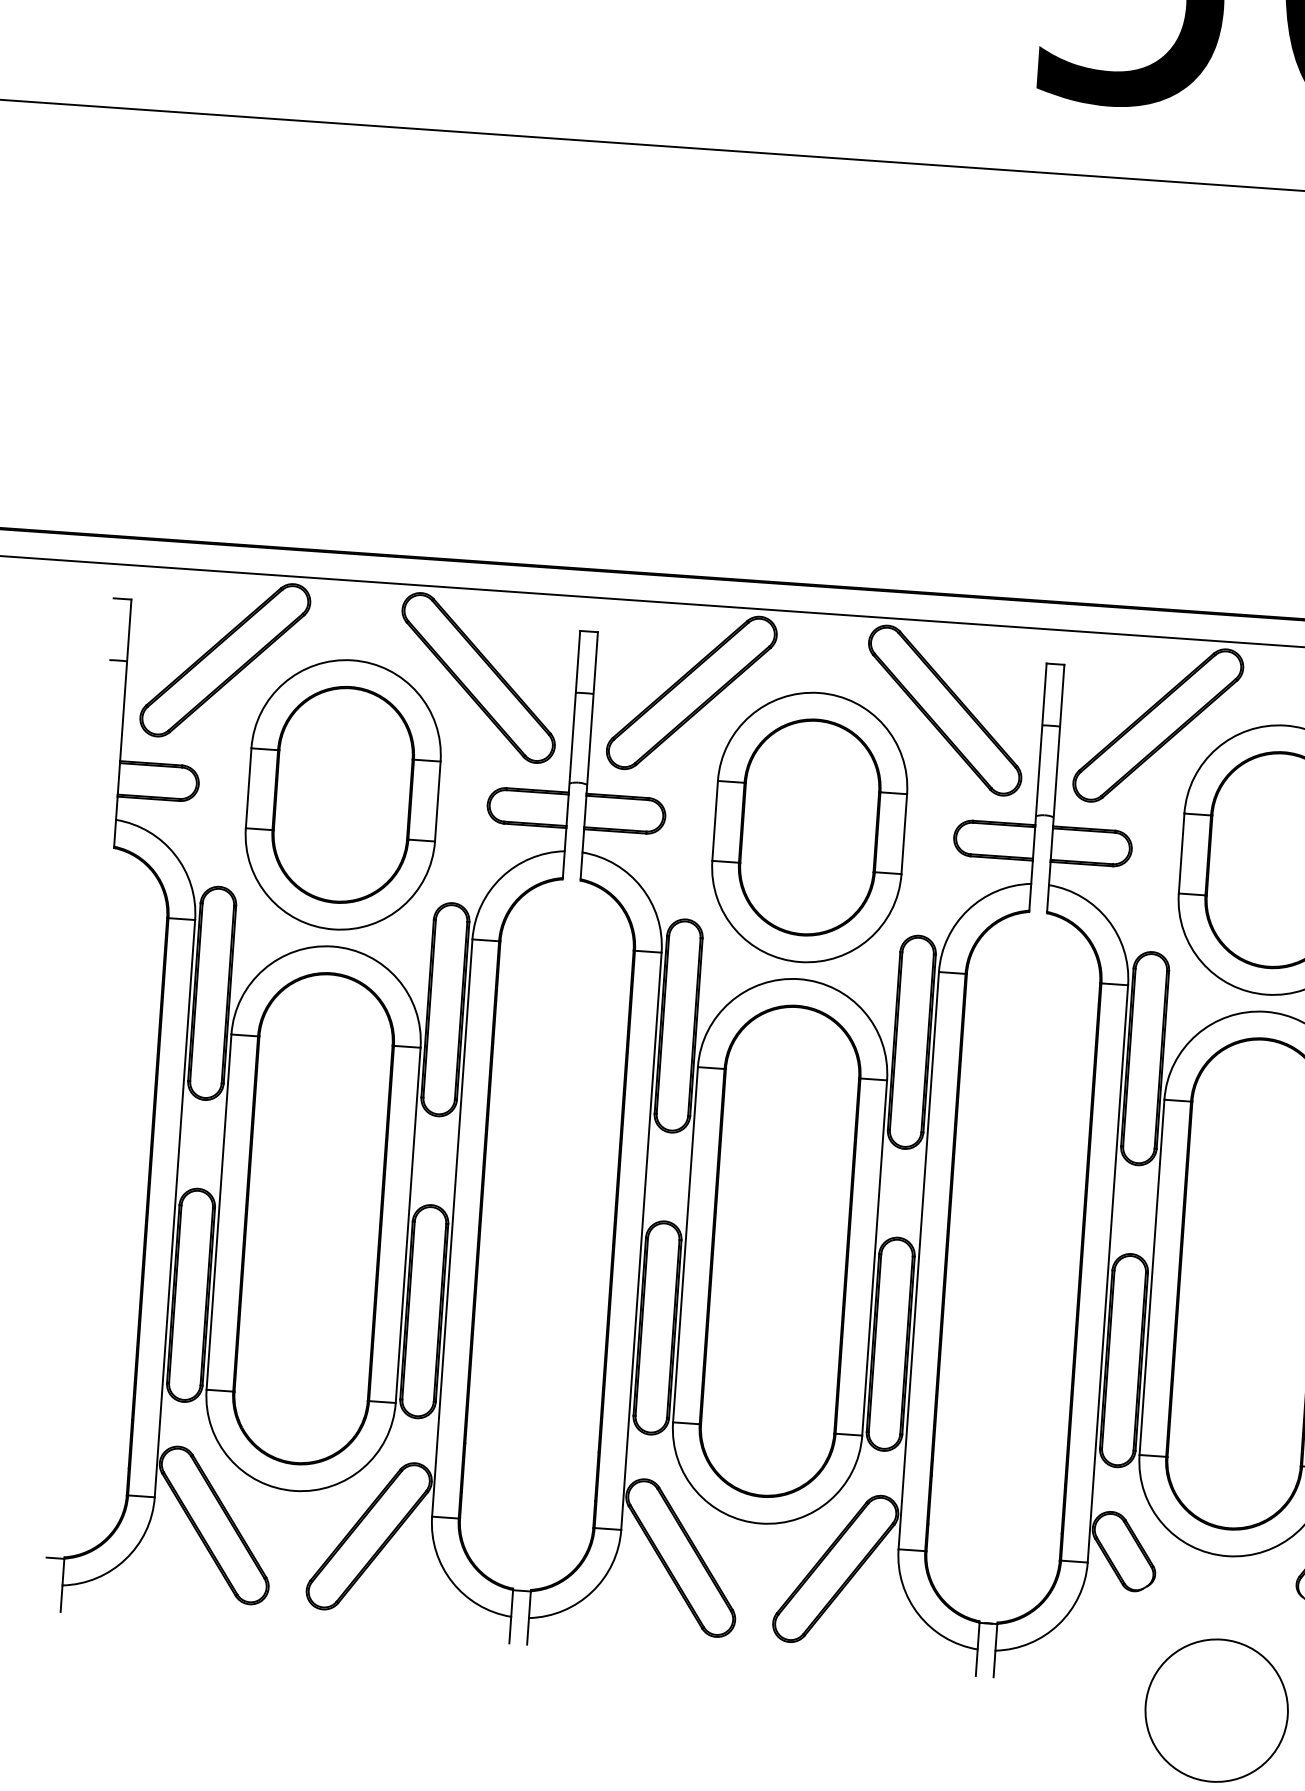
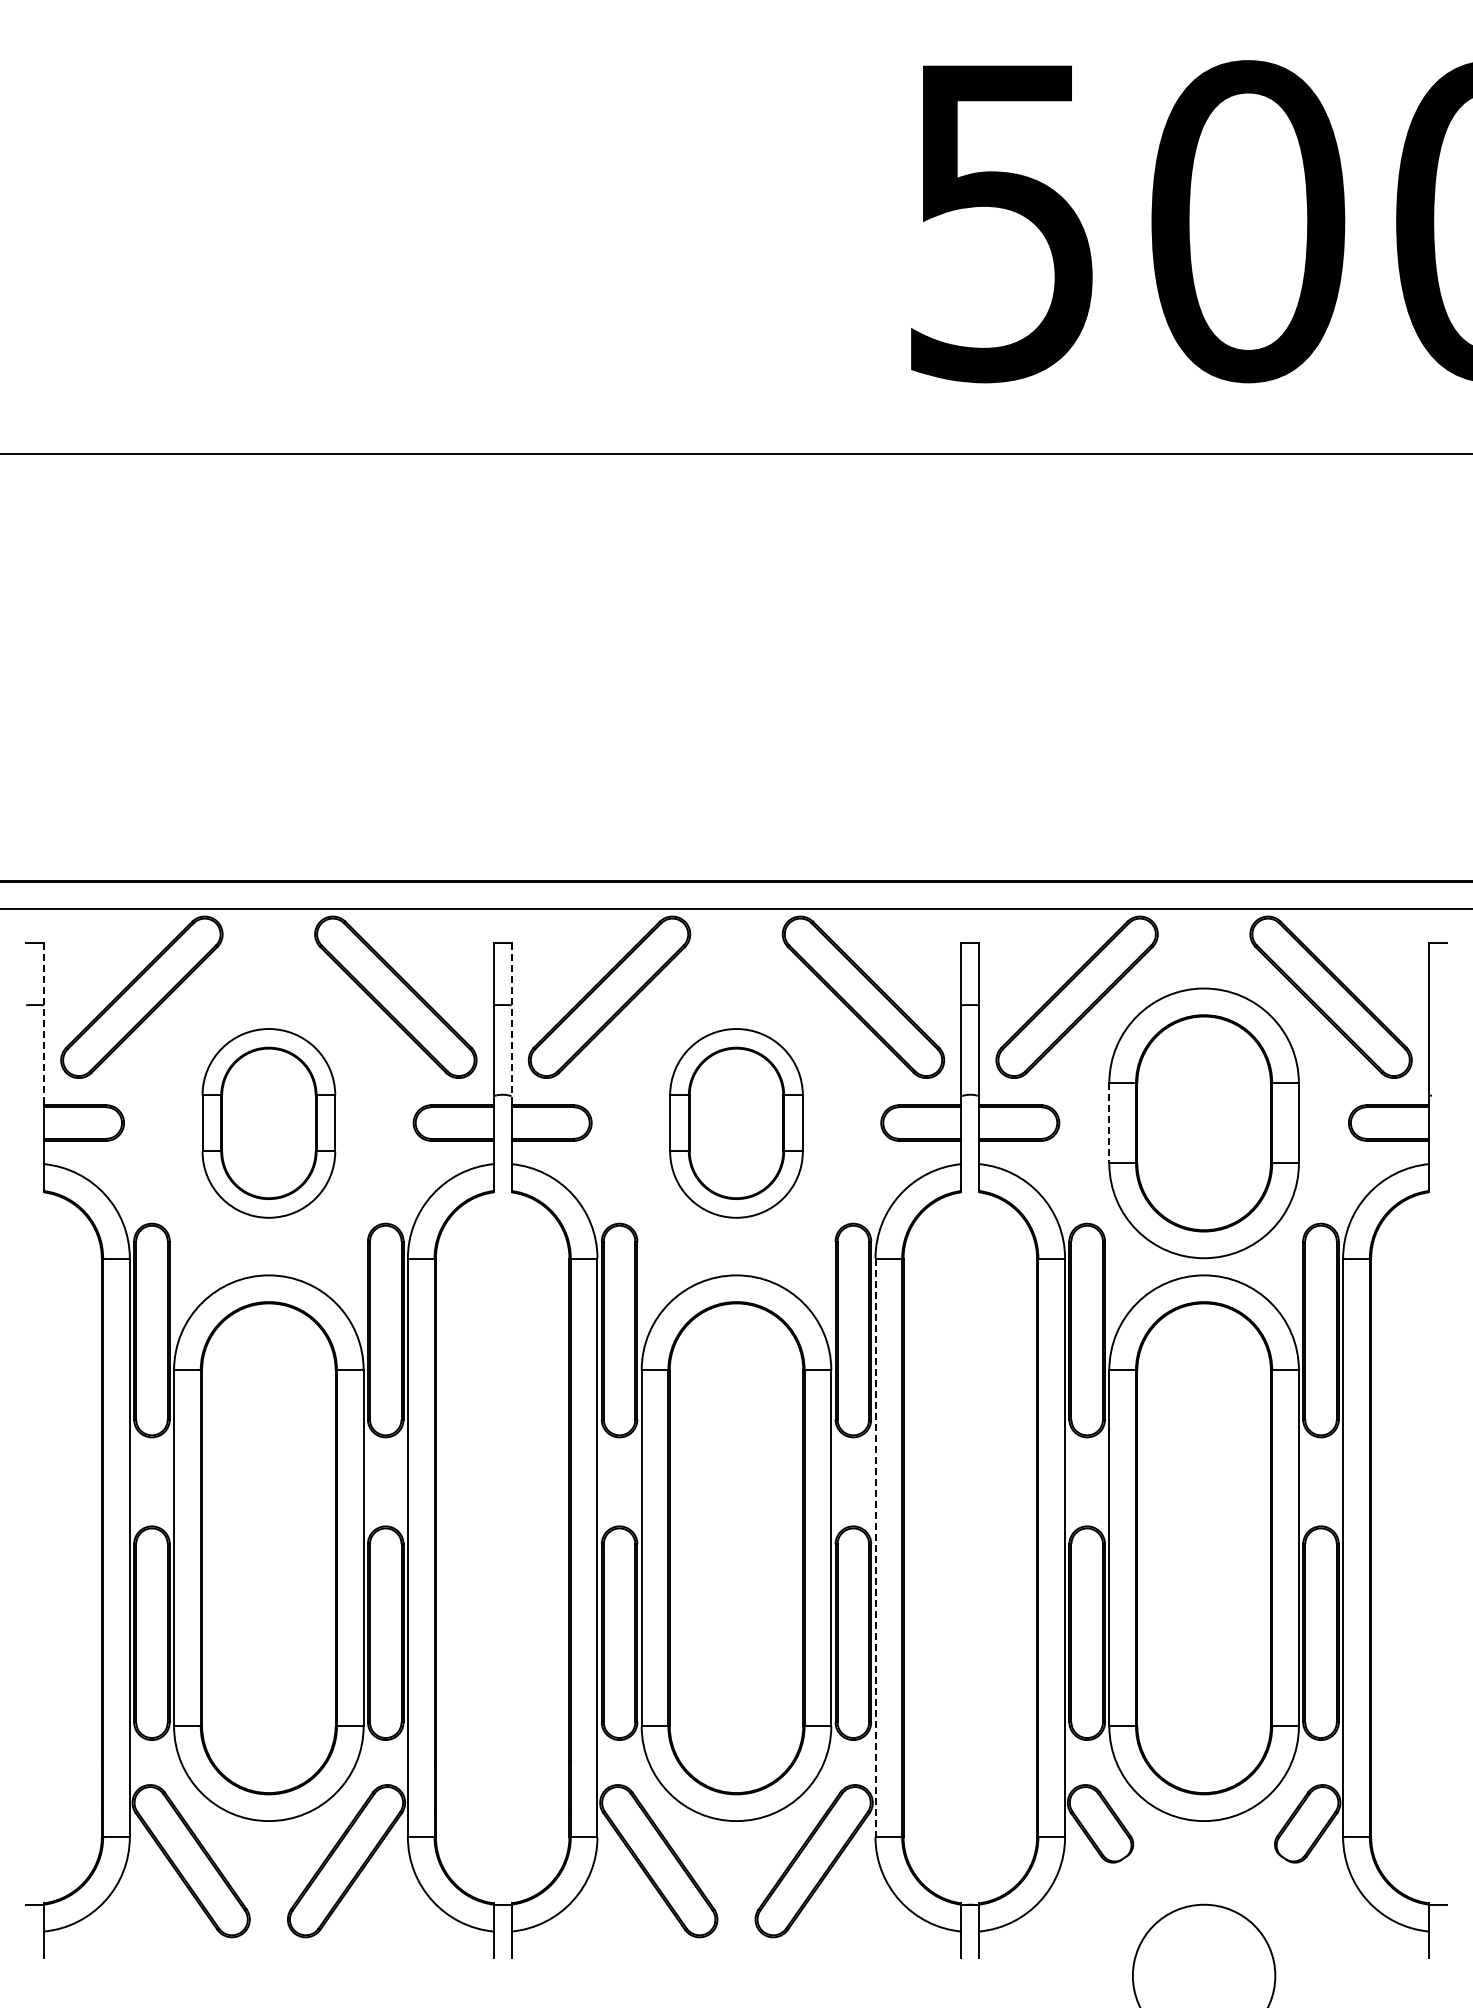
line: (125, 680) -> (43, 1024), solid -> dashed
line: (592, 713) -> (511, 1024), solid -> dashed
part: (342, 795) -> (268, 1123), size x0.7
part: (809, 827) -> (736, 1123), size x0.7
line: (1181, 853) -> (1109, 1123), solid -> dashed
line: (918, 1261) -> (875, 1548), solid -> dashed

